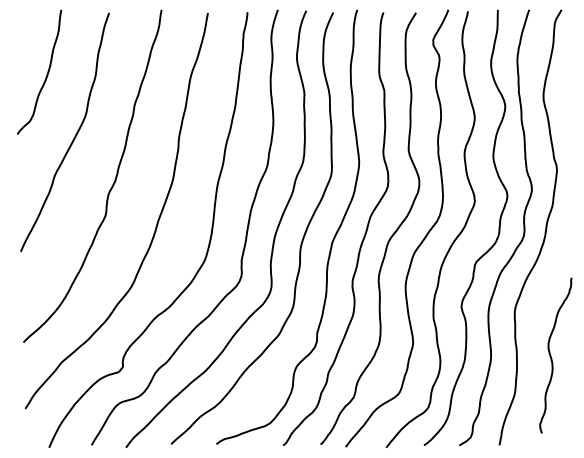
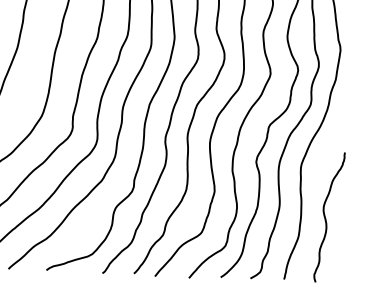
curve: (551, 355) -> (325, 217), moved

